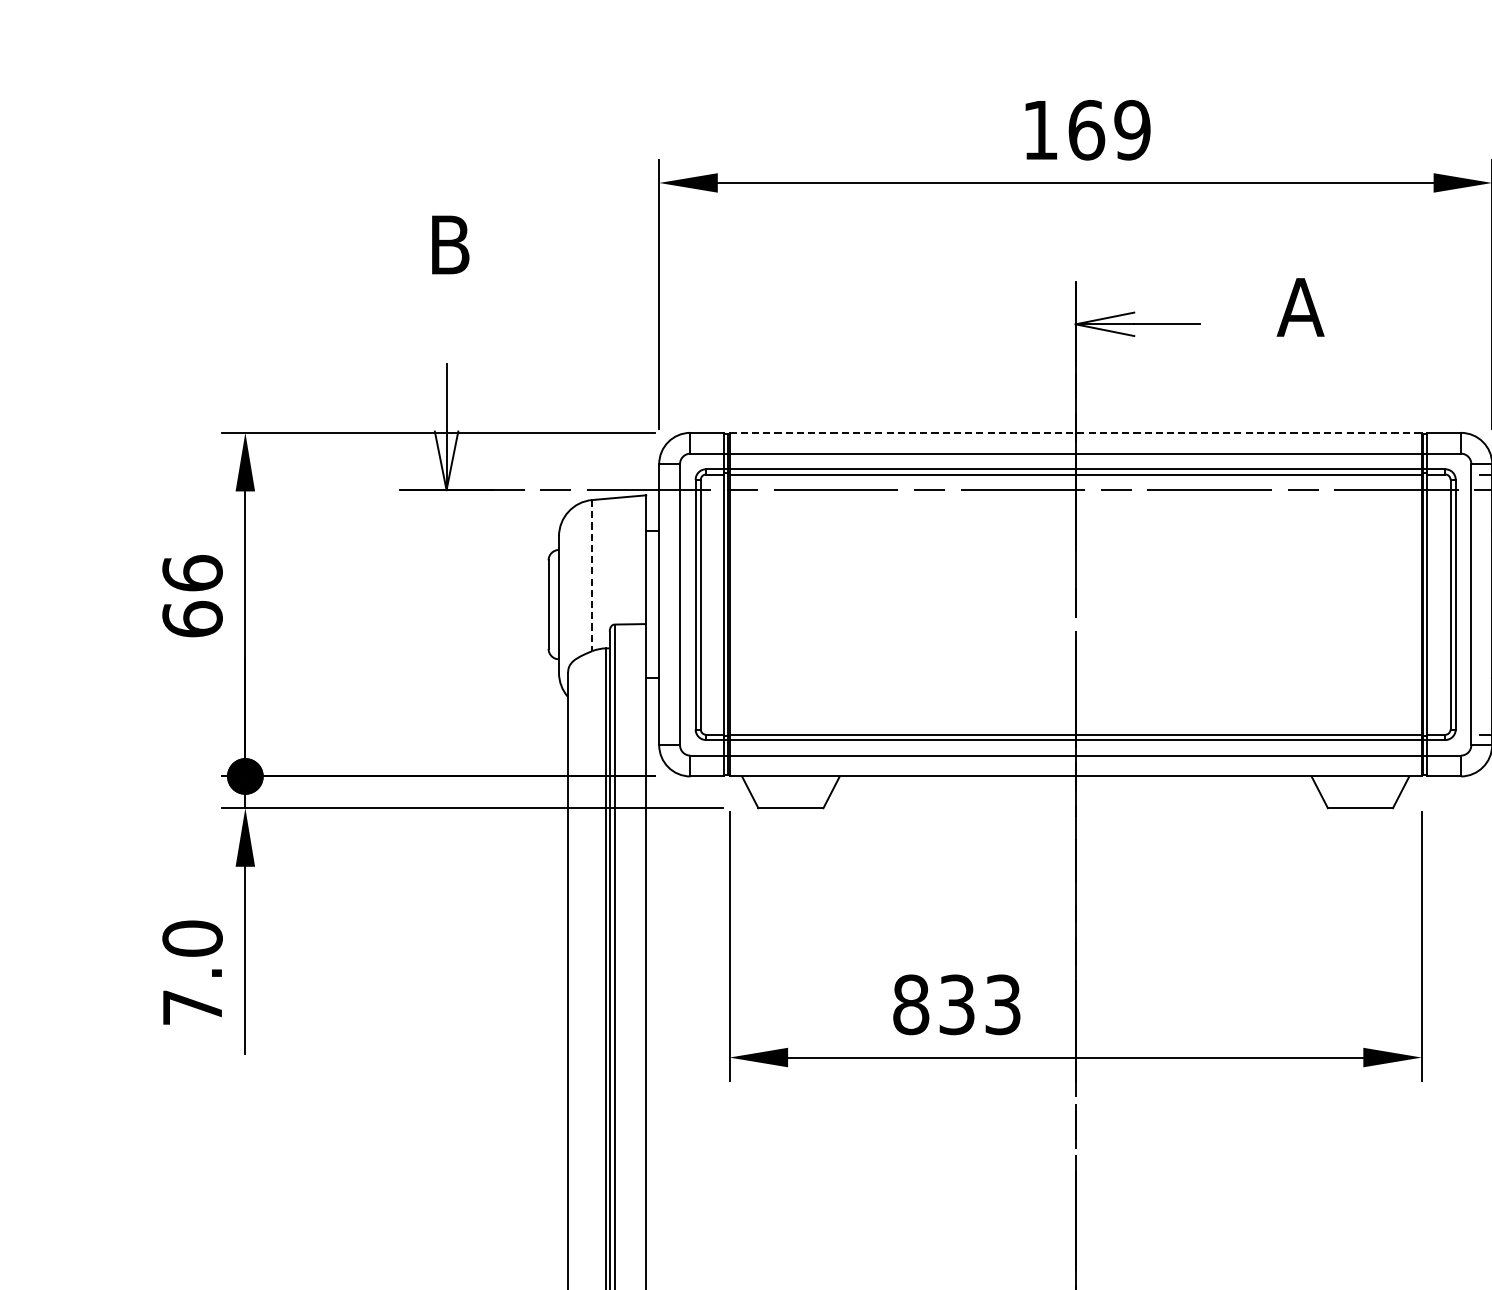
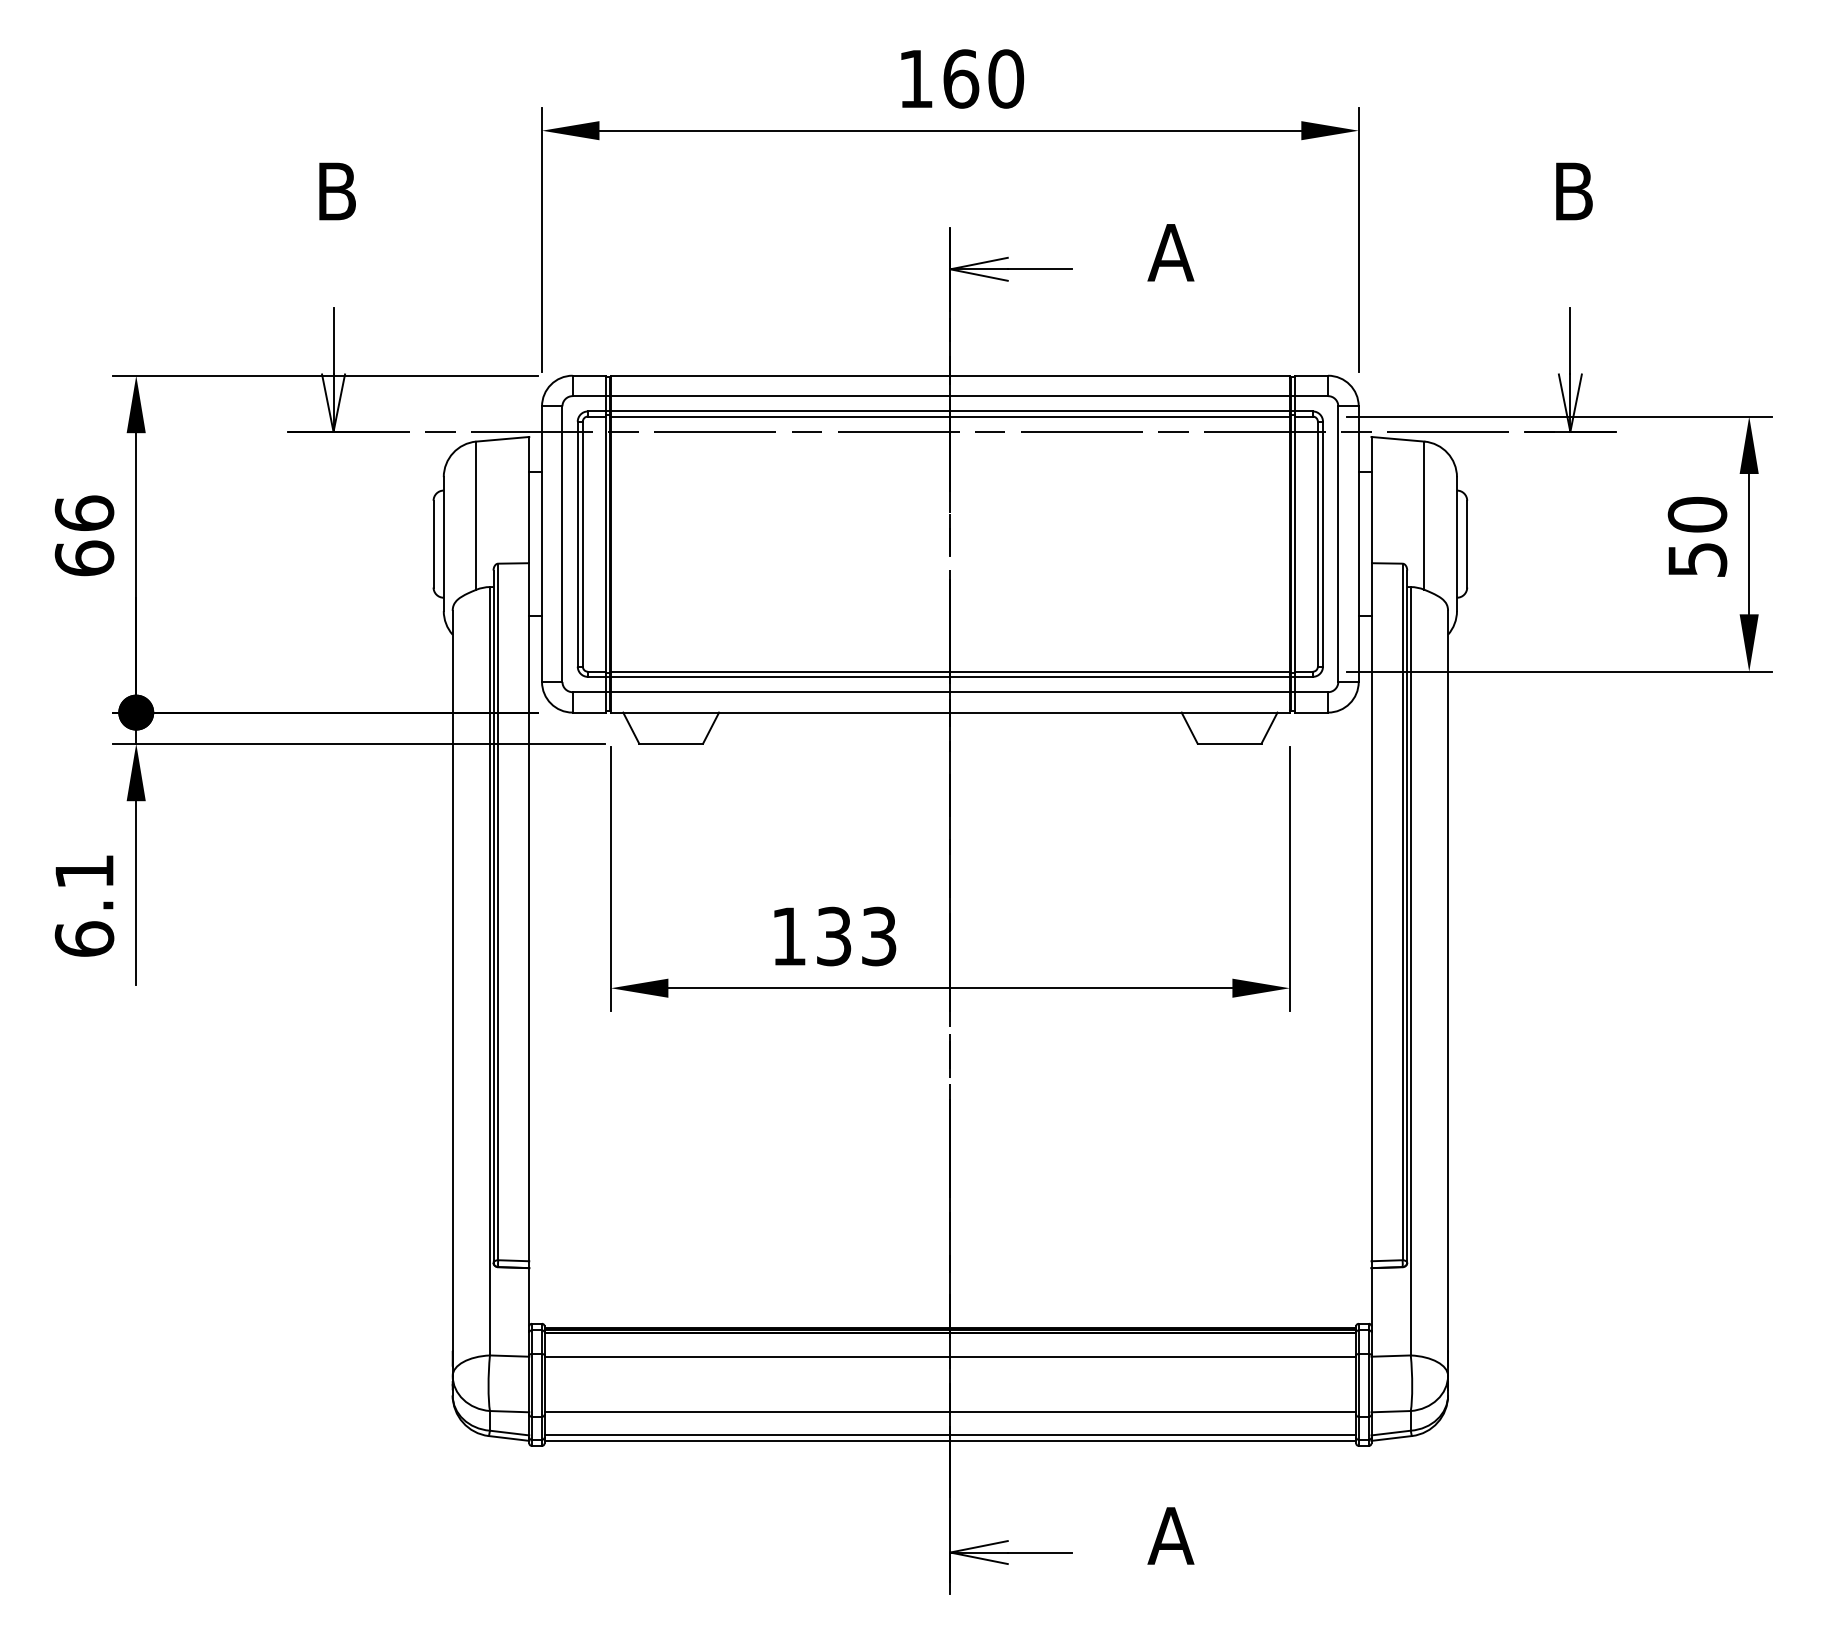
text: (1132, 129) -> (1006, 78), 169 -> 160
line: (1075, 432) -> (950, 375), dashed -> solid
line: (592, 576) -> (476, 516), dashed -> solid
text: (192, 972) -> (84, 904), 7.0 -> 6.1
text: (910, 1004) -> (788, 936), 833 -> 133

